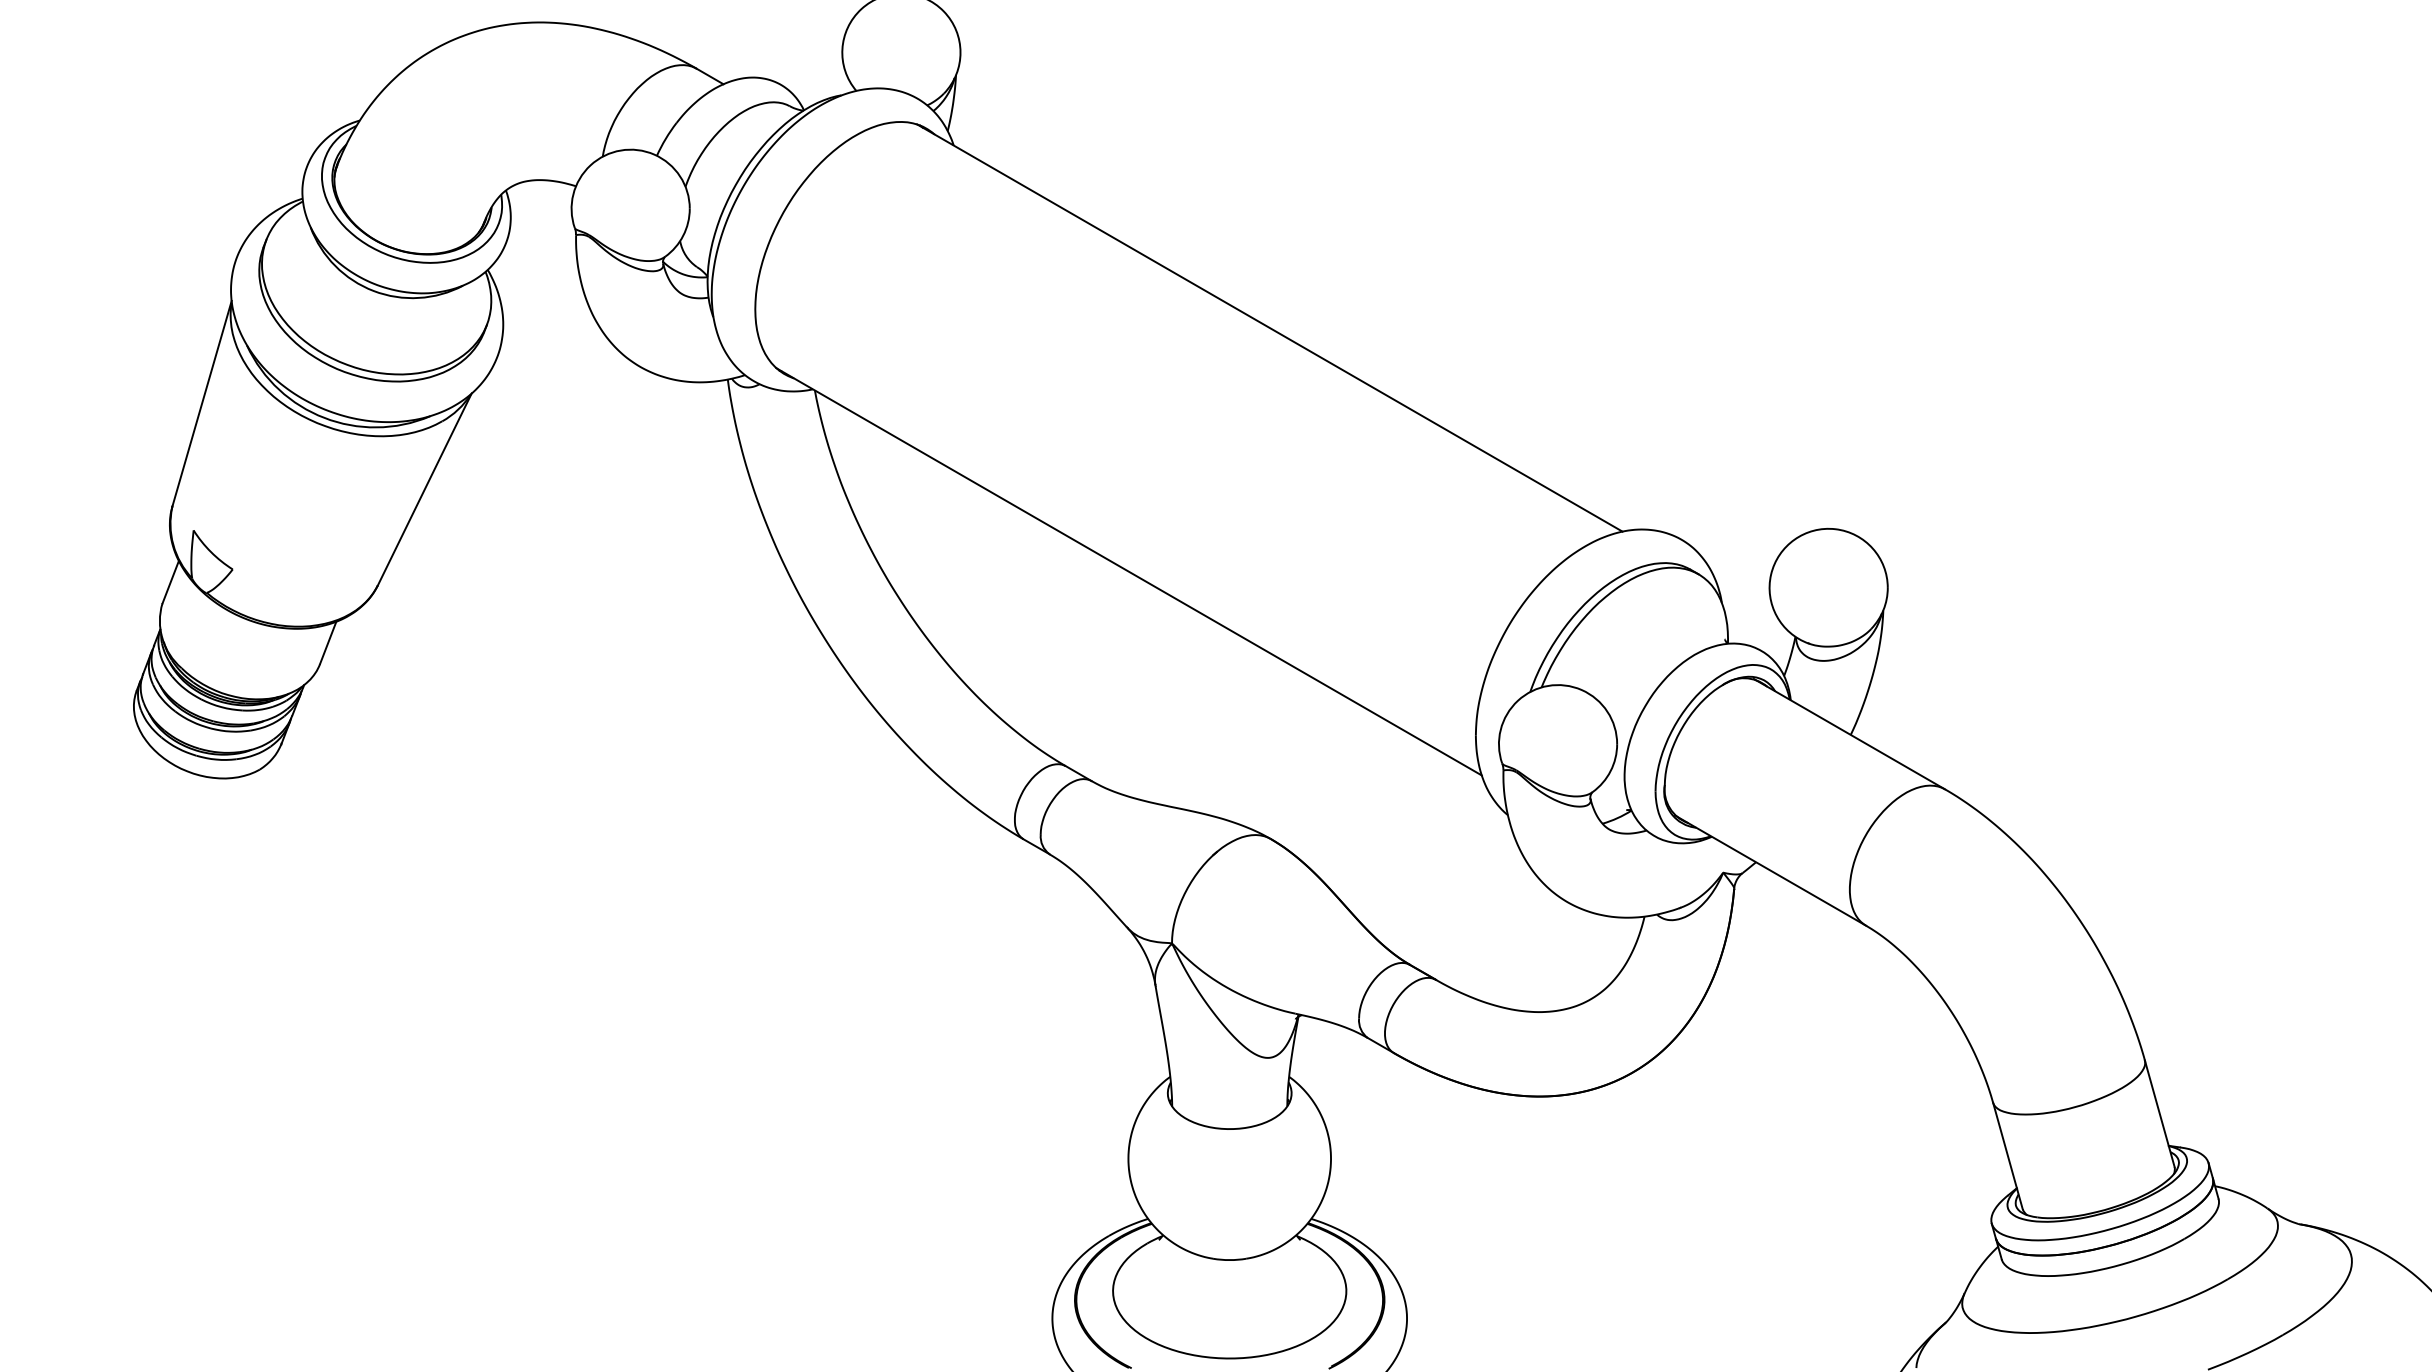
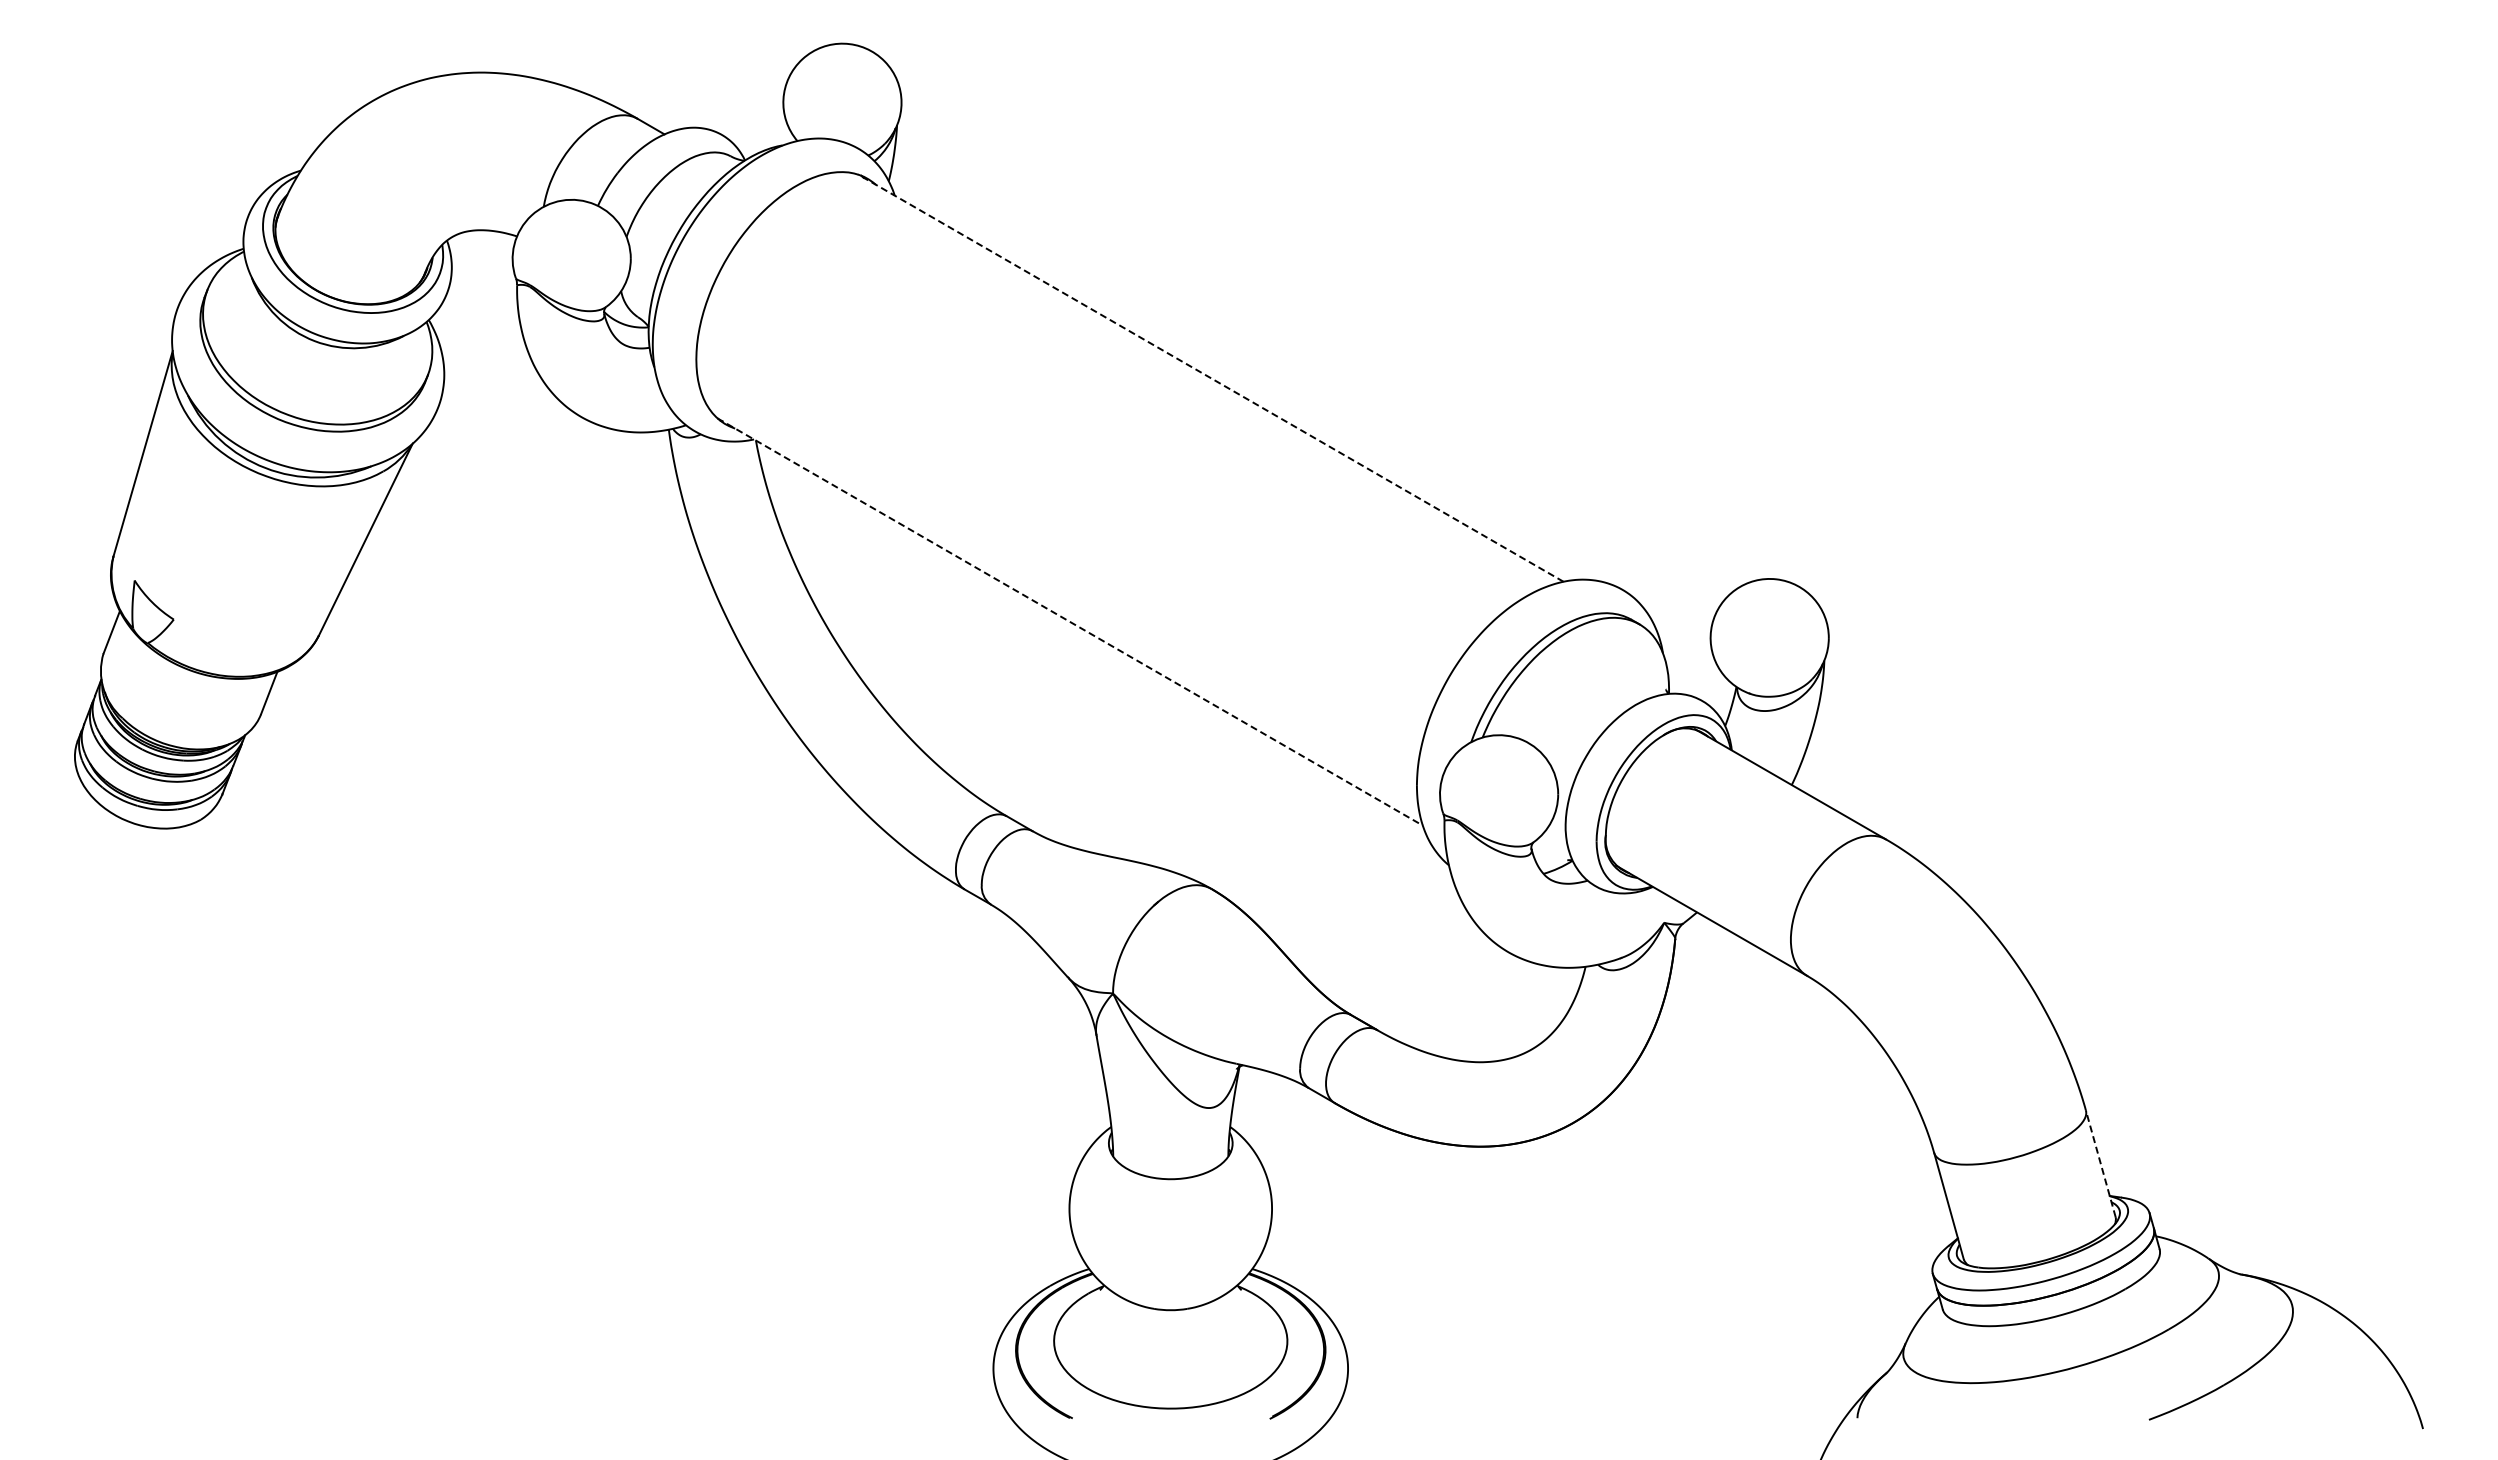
line: (1269, 327) -> (1210, 377), solid -> dashed
line: (1129, 572) -> (1070, 622), solid -> dashed
line: (2159, 1113) -> (2100, 1163), solid -> dashed

